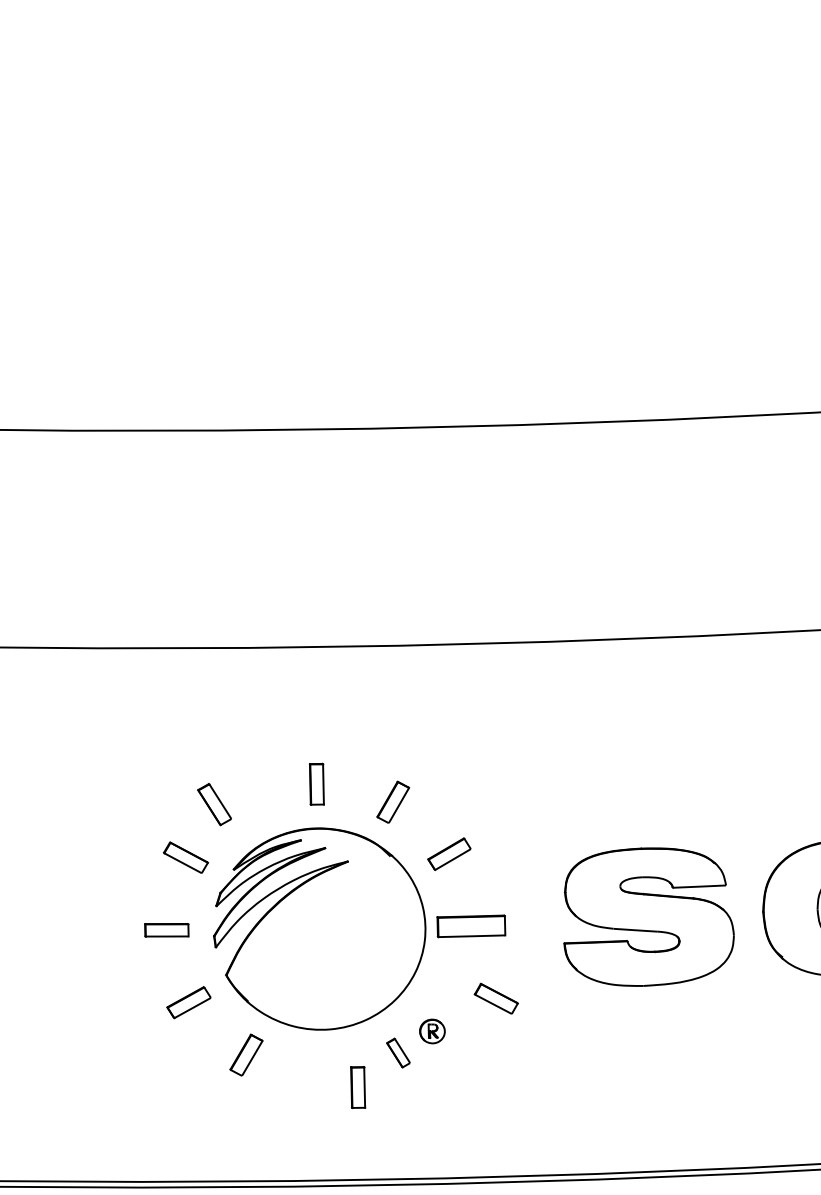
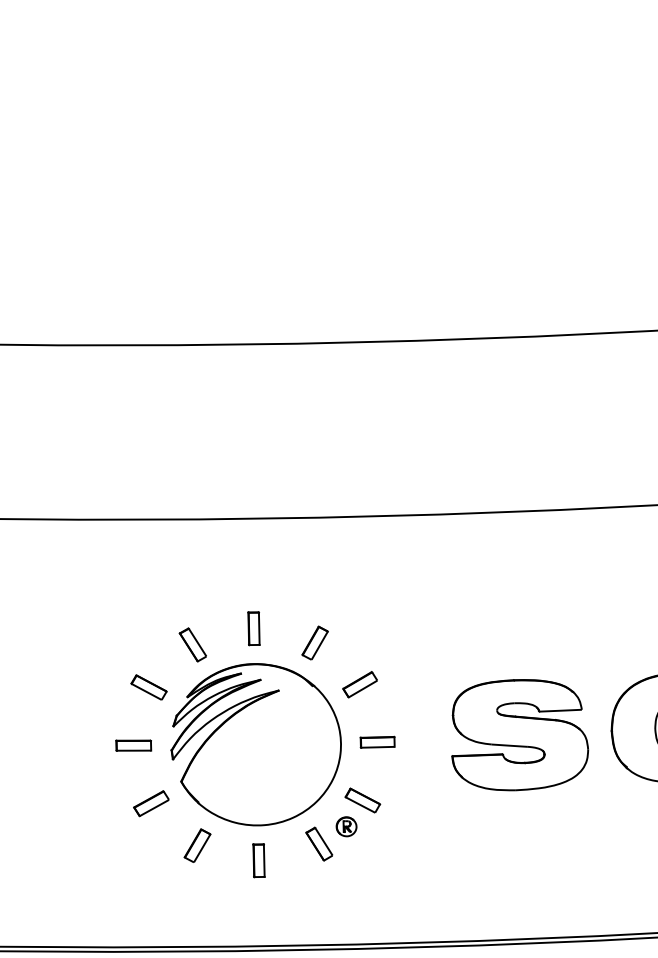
part: (213, 804) -> (192, 644), moved
part: (471, 925) -> (377, 741), size x0.62
part: (495, 998) -> (362, 800), moved
part: (398, 1052) -> (319, 843), size x1.43
part: (357, 1087) -> (258, 860), moved

